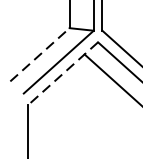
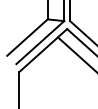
line: (40, 54) -> (27, 37), dashed -> solid
line: (61, 73) -> (42, 50), dashed -> solid

